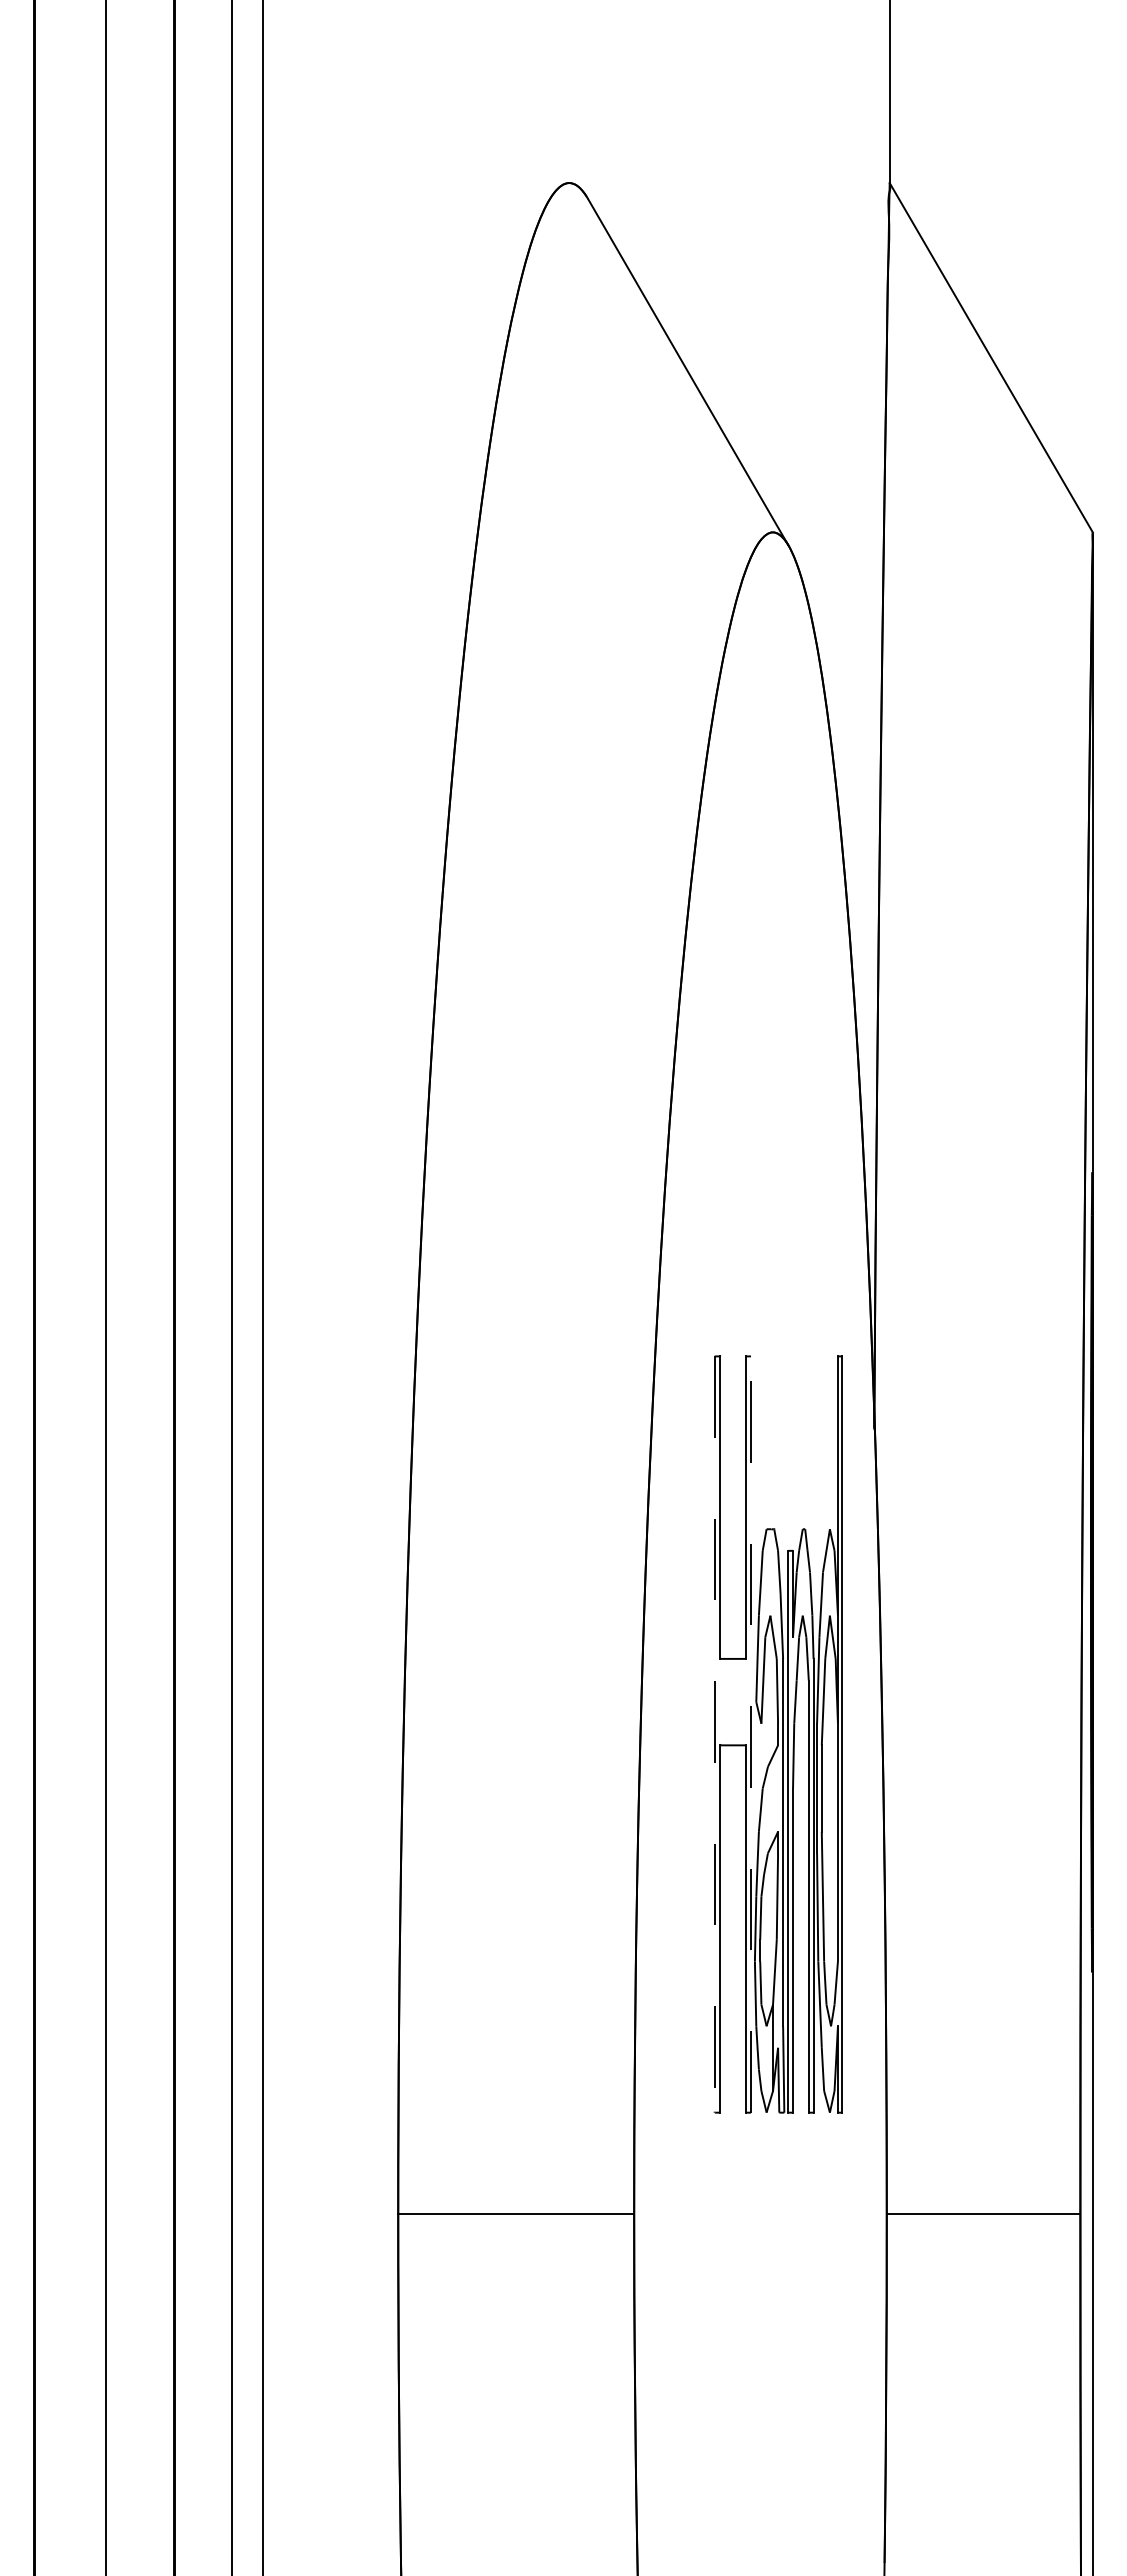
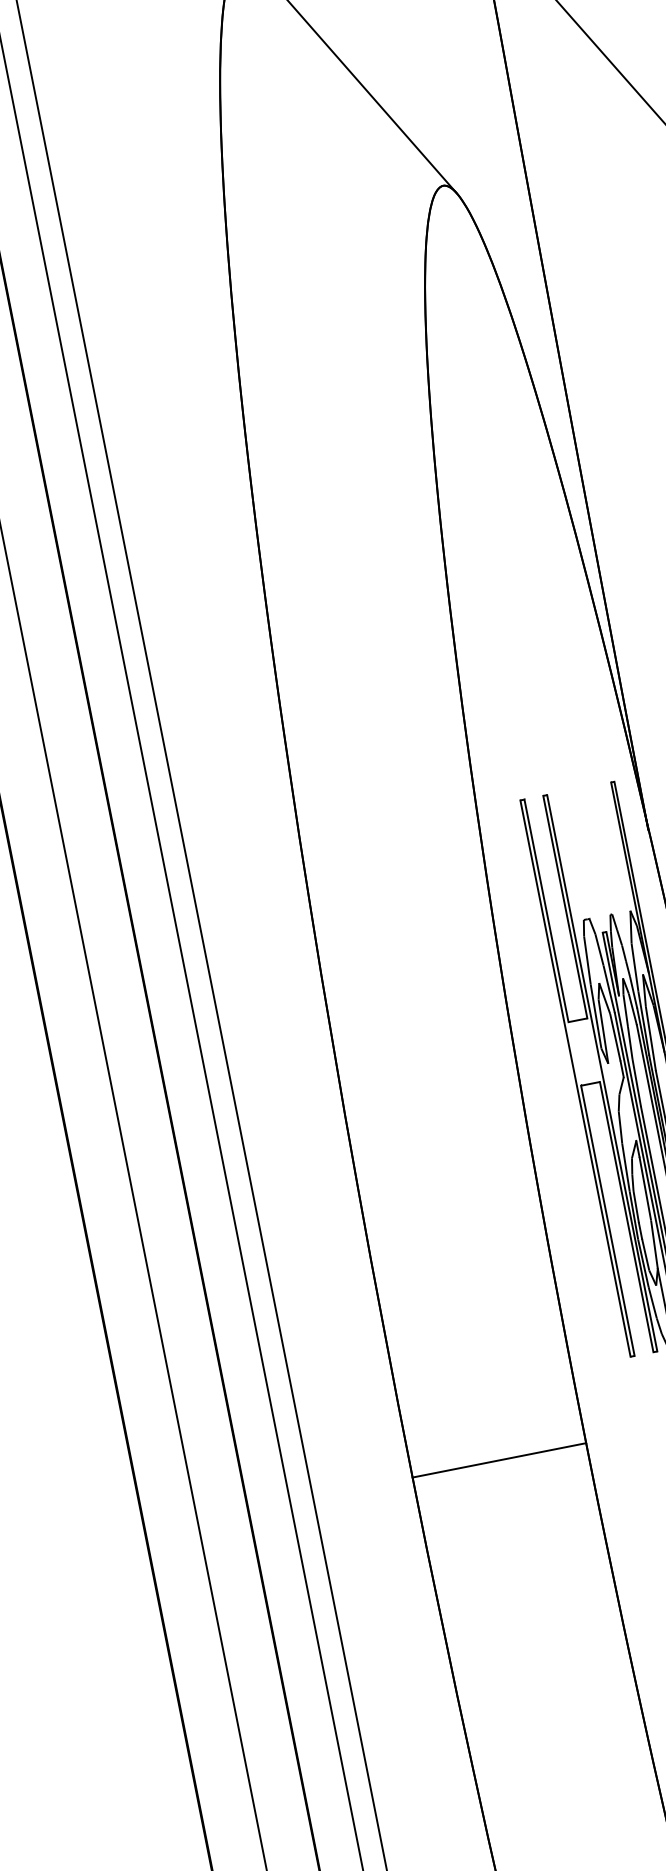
line: (751, 1734) -> (602, 1073), dashed -> solid
line: (714, 1735) -> (575, 1079), dashed -> solid

